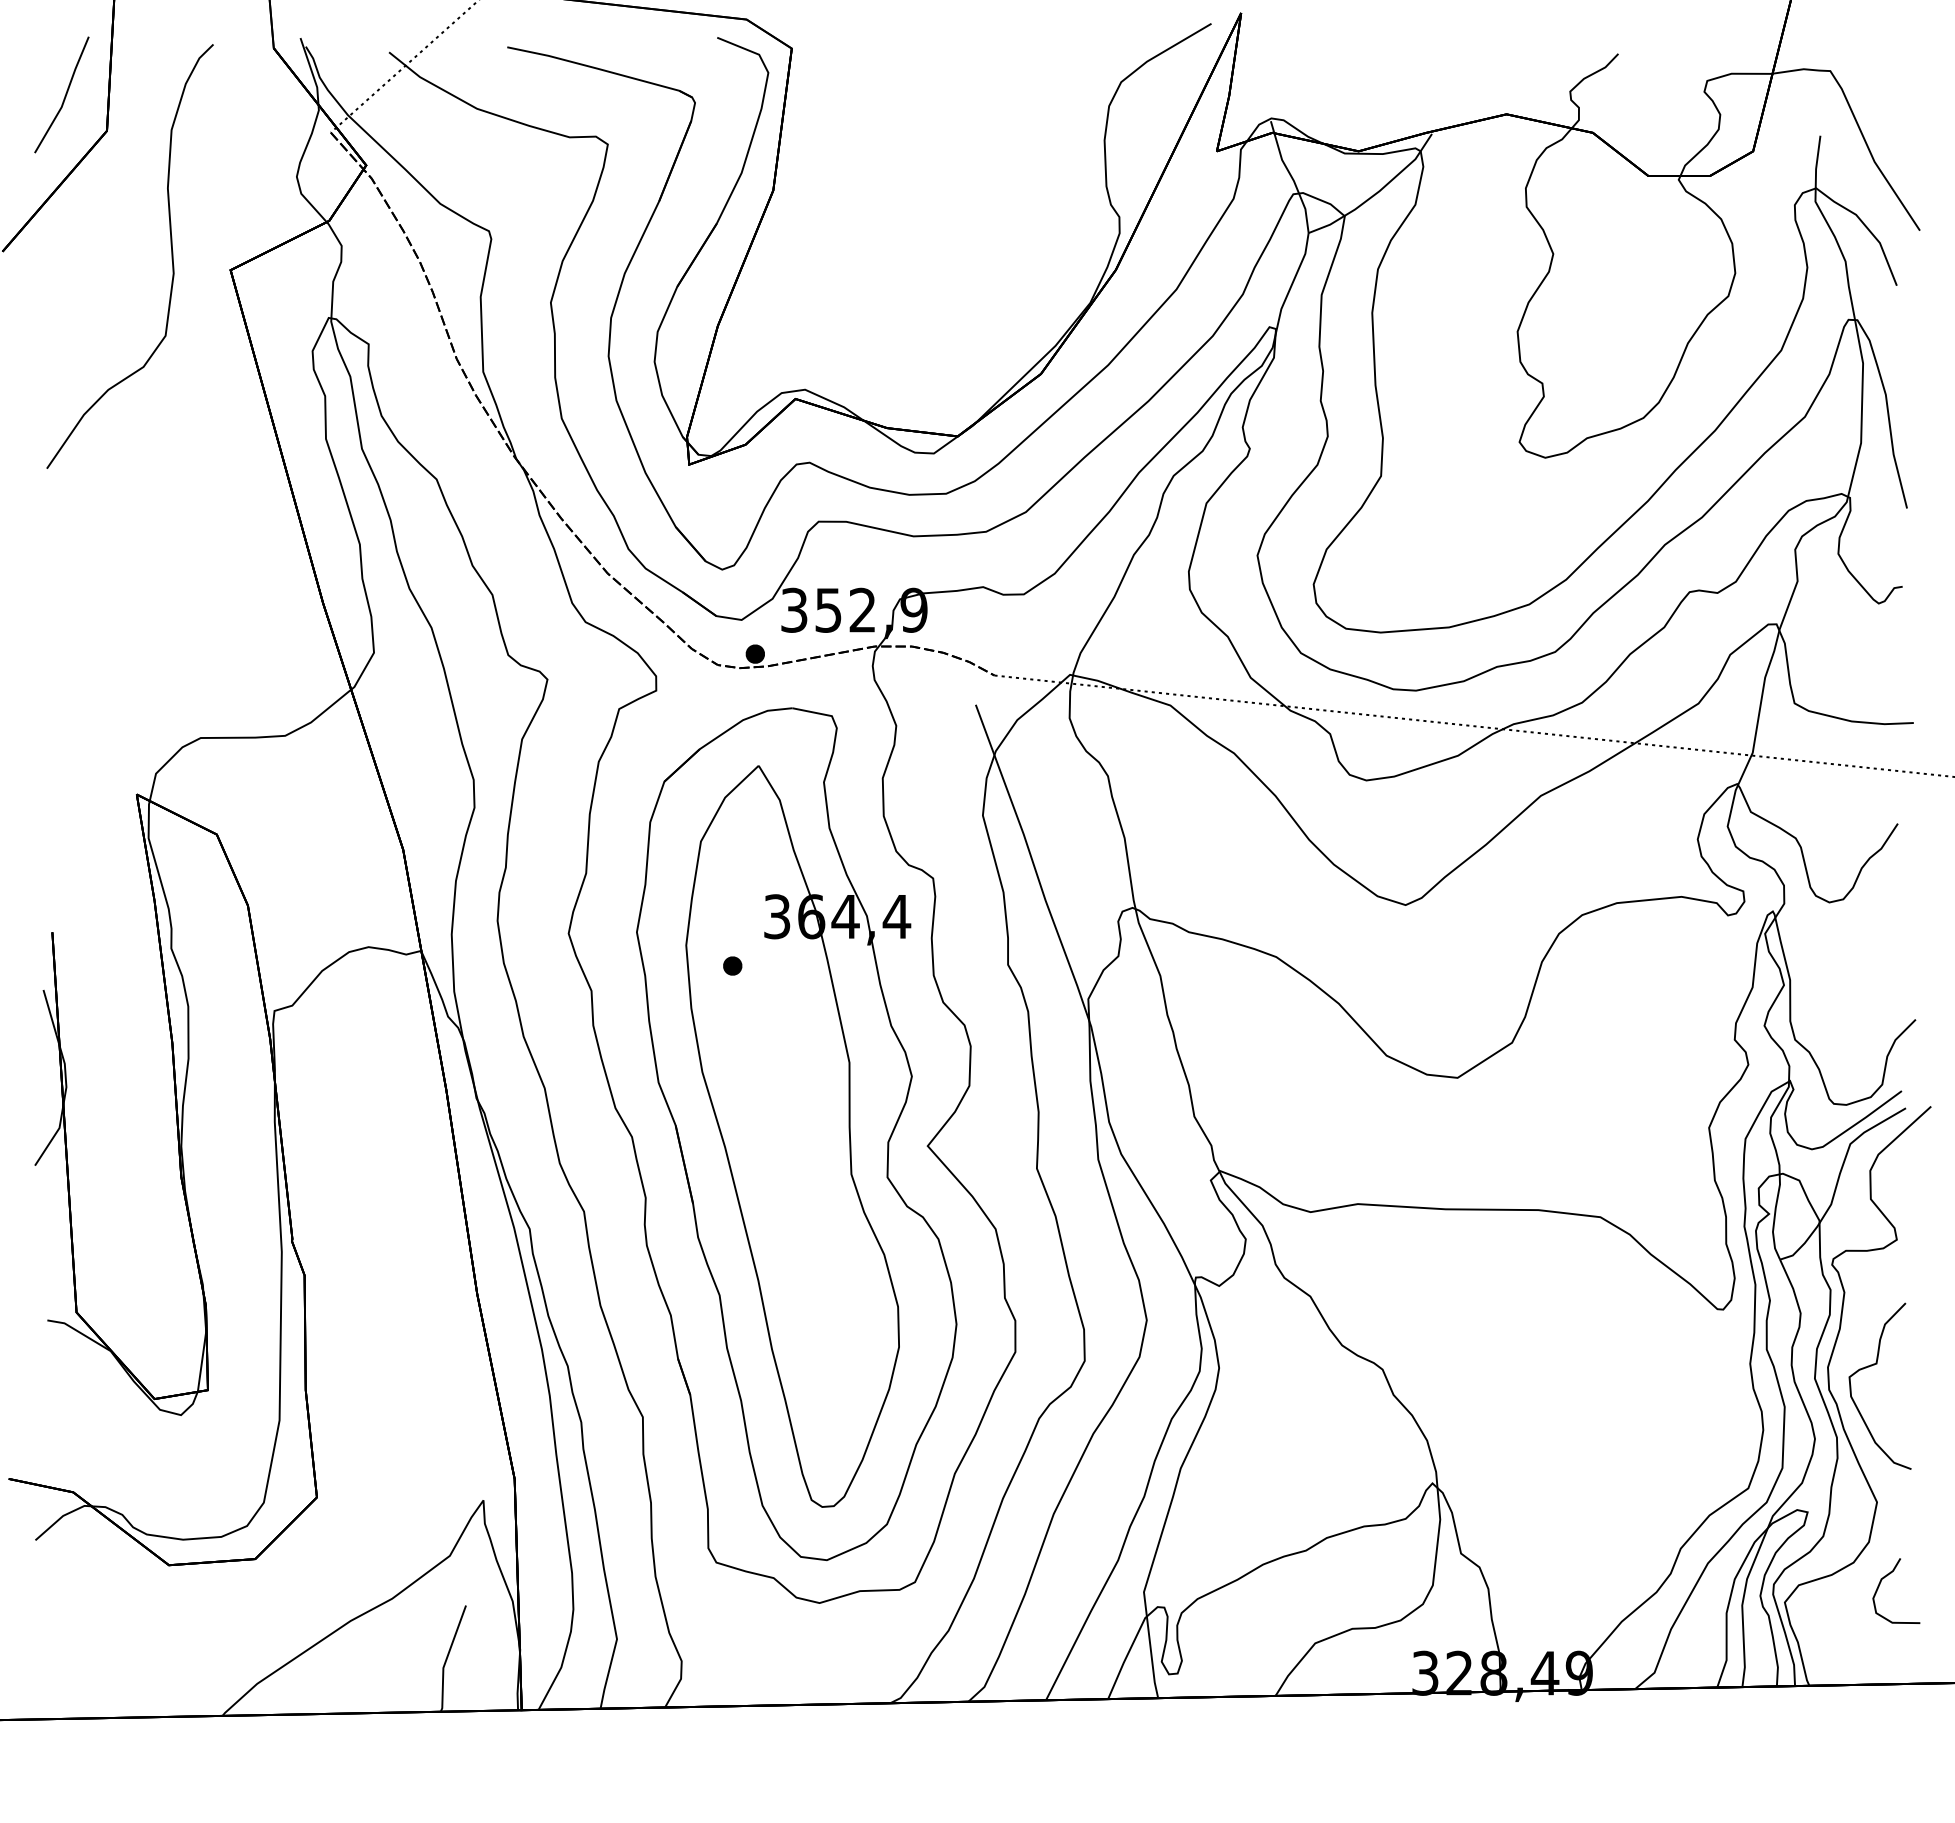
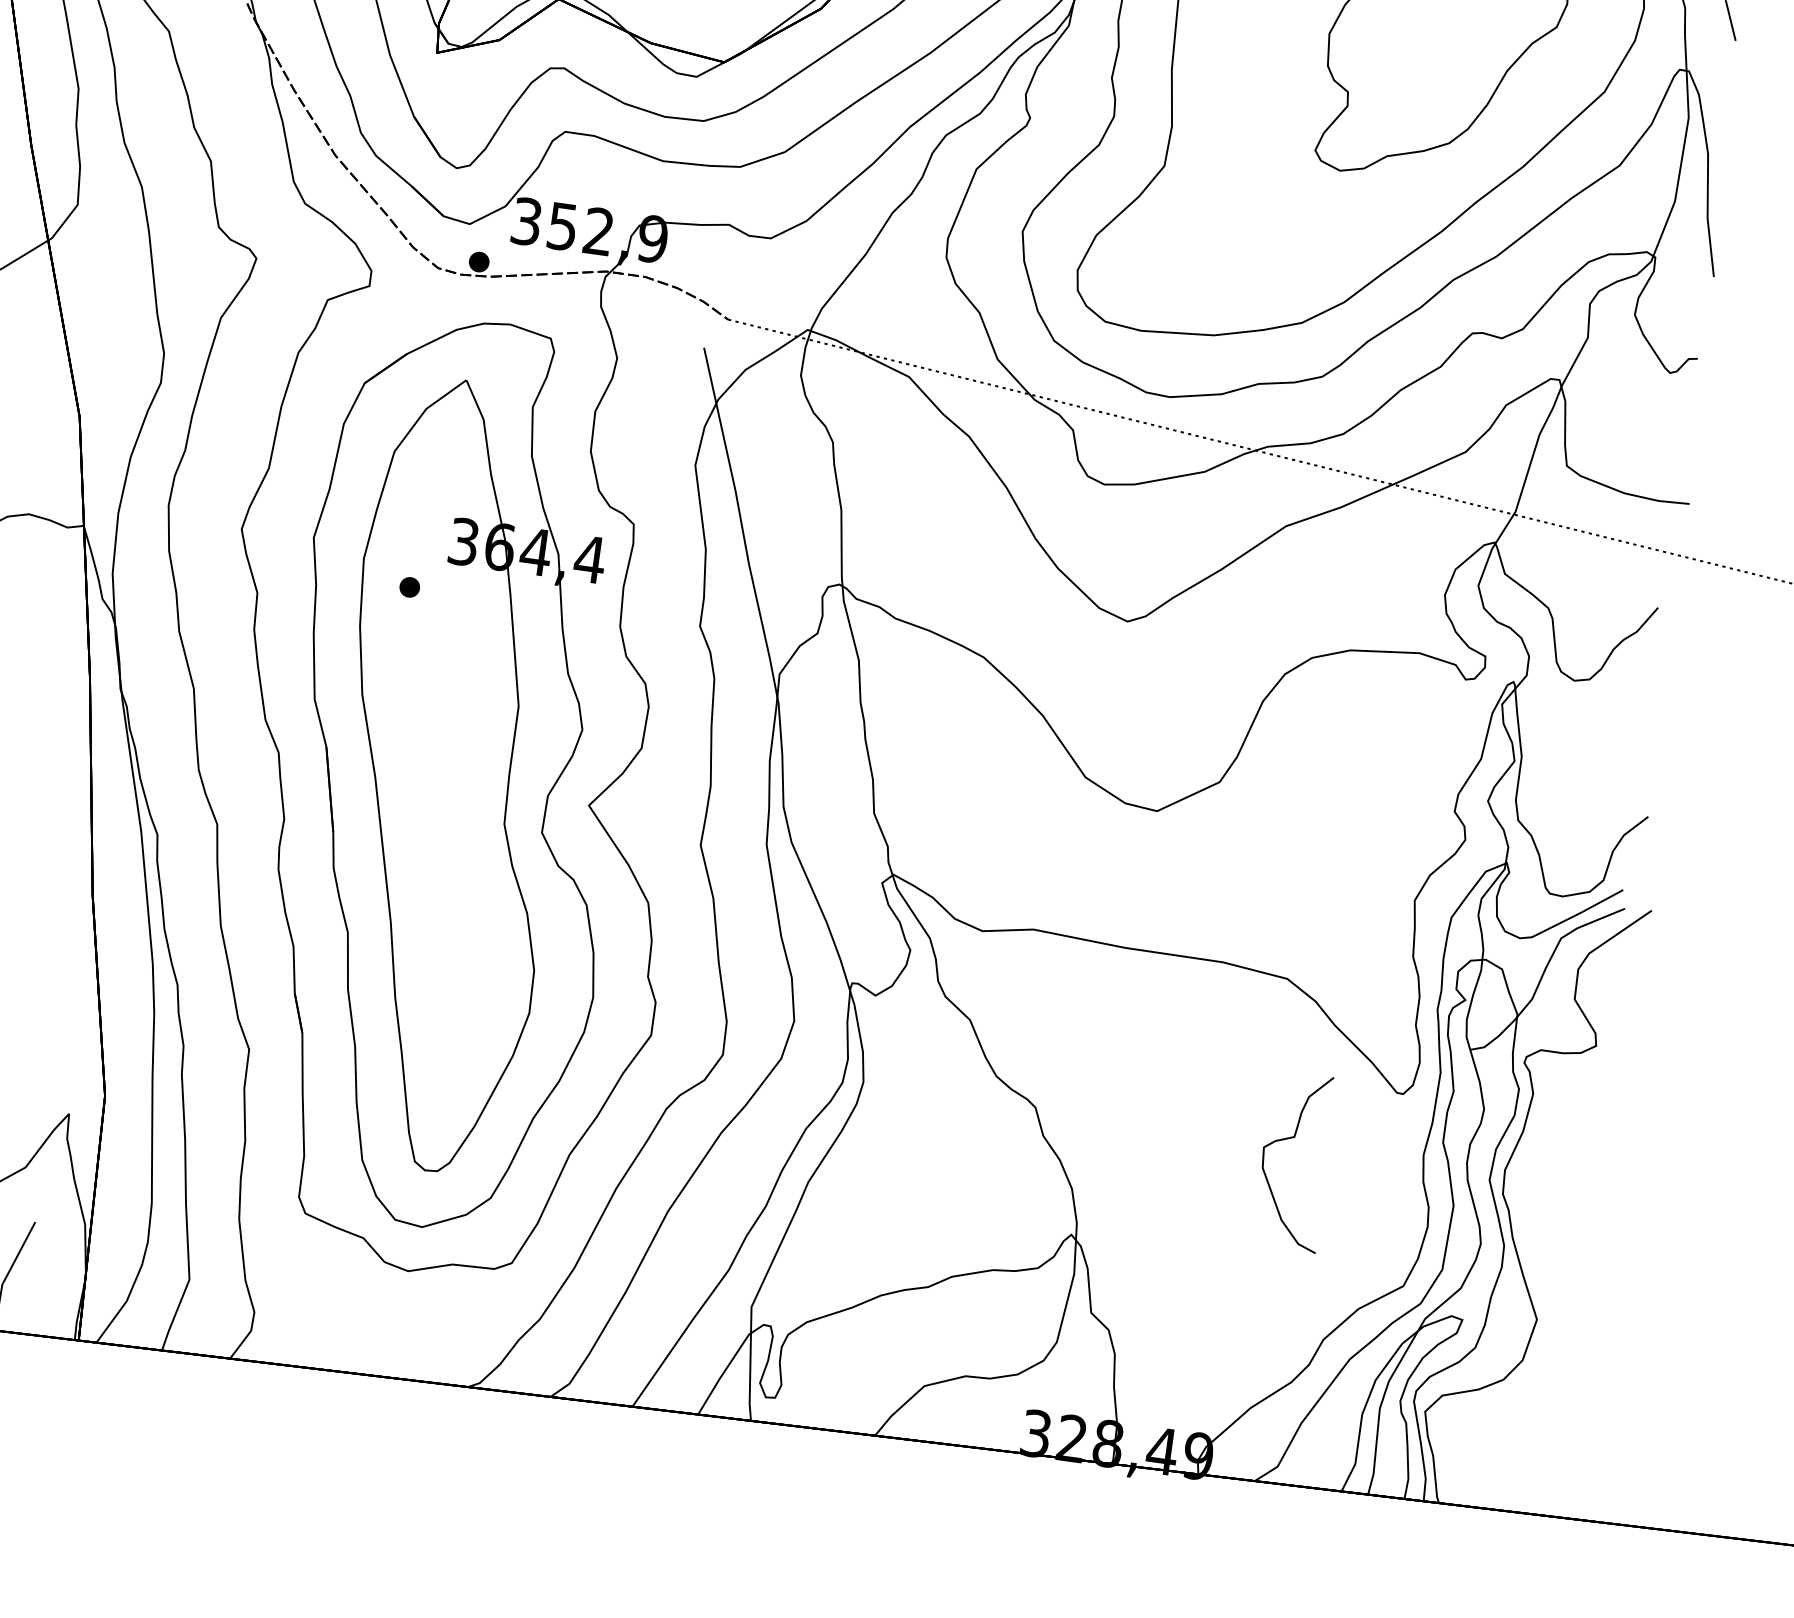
curve: (1869, 1367) -> (1286, 1140), moved
curve: (1887, 1576) -> (1537, 1399), removed

